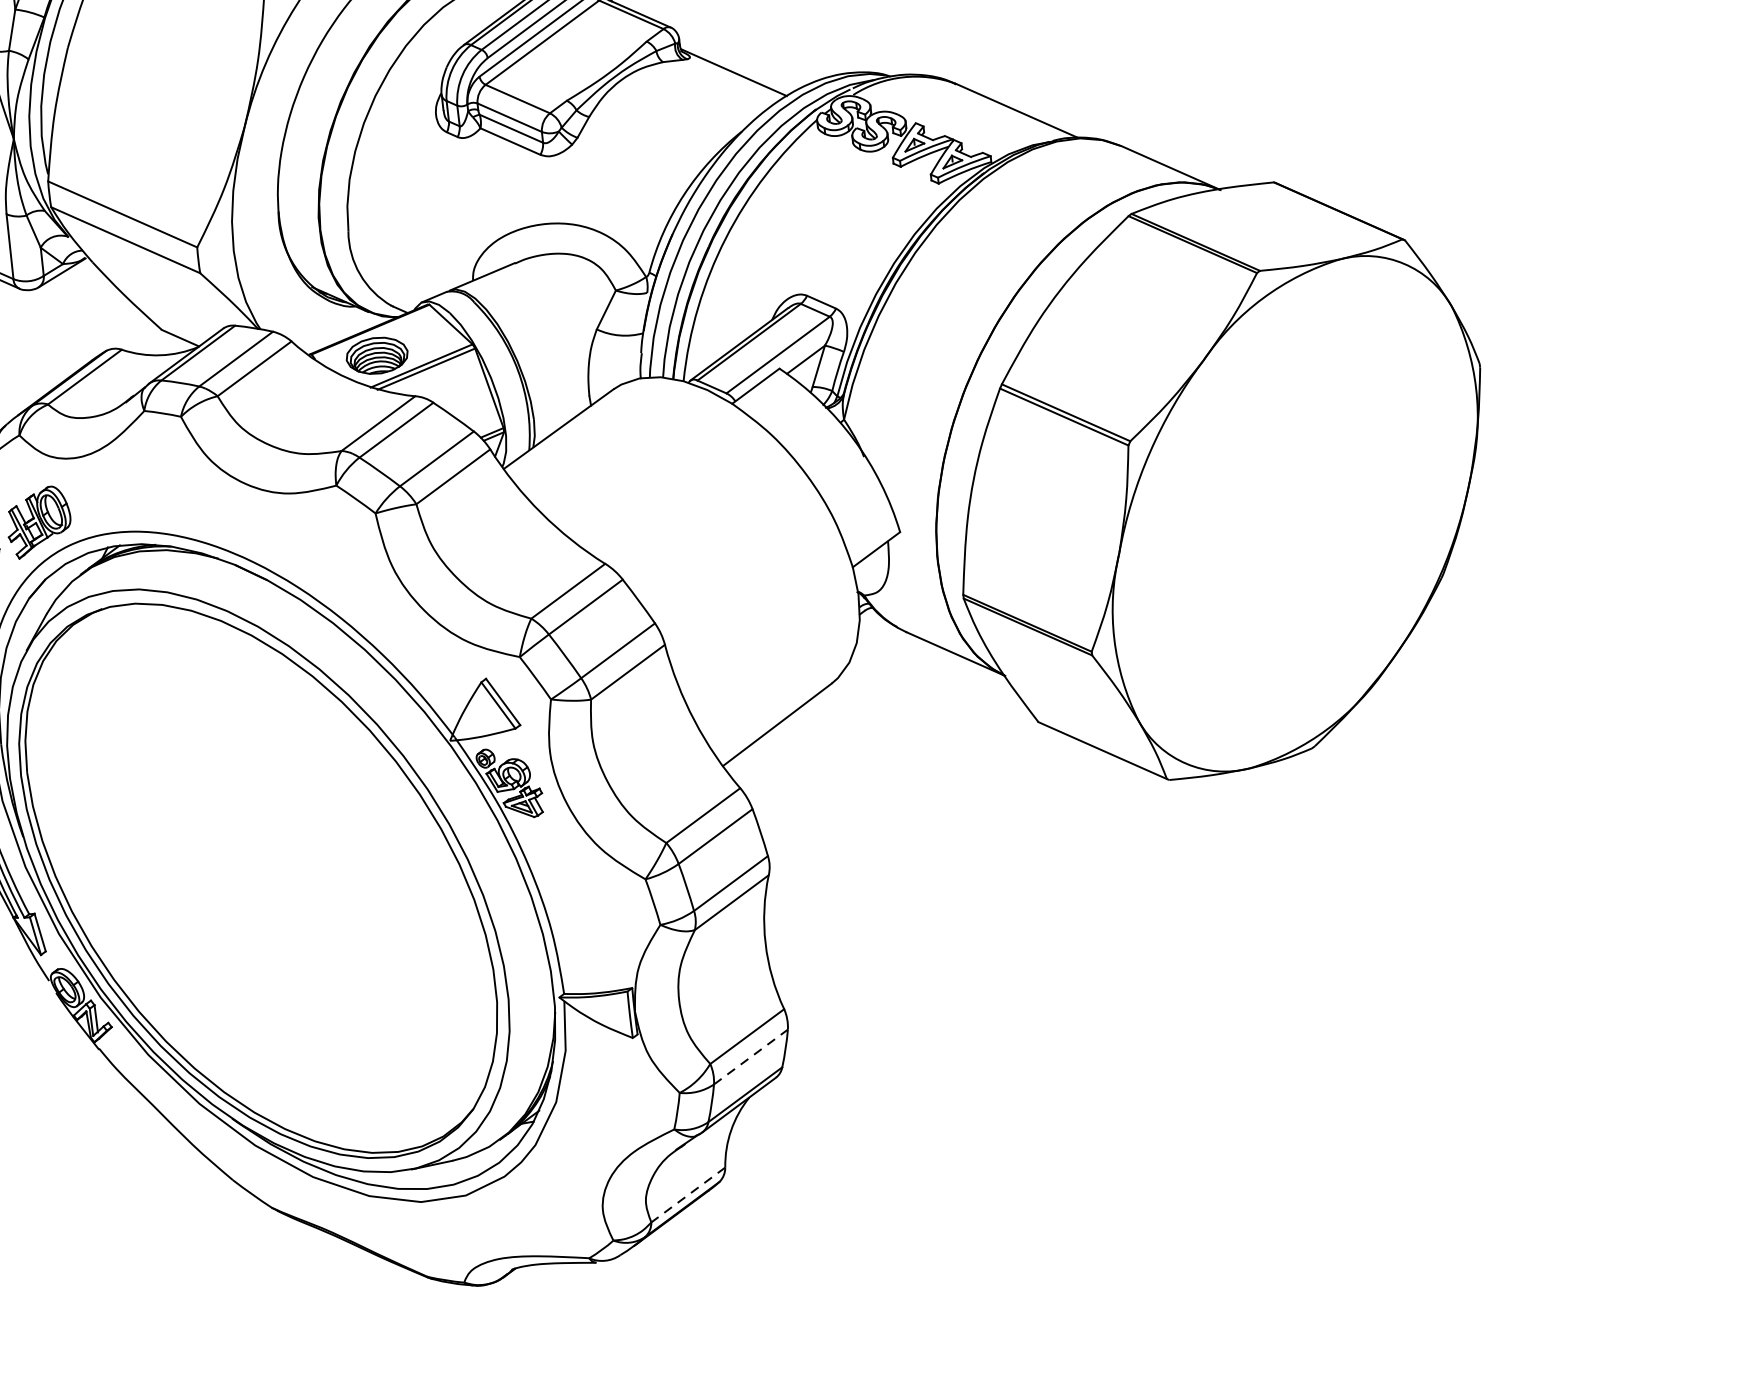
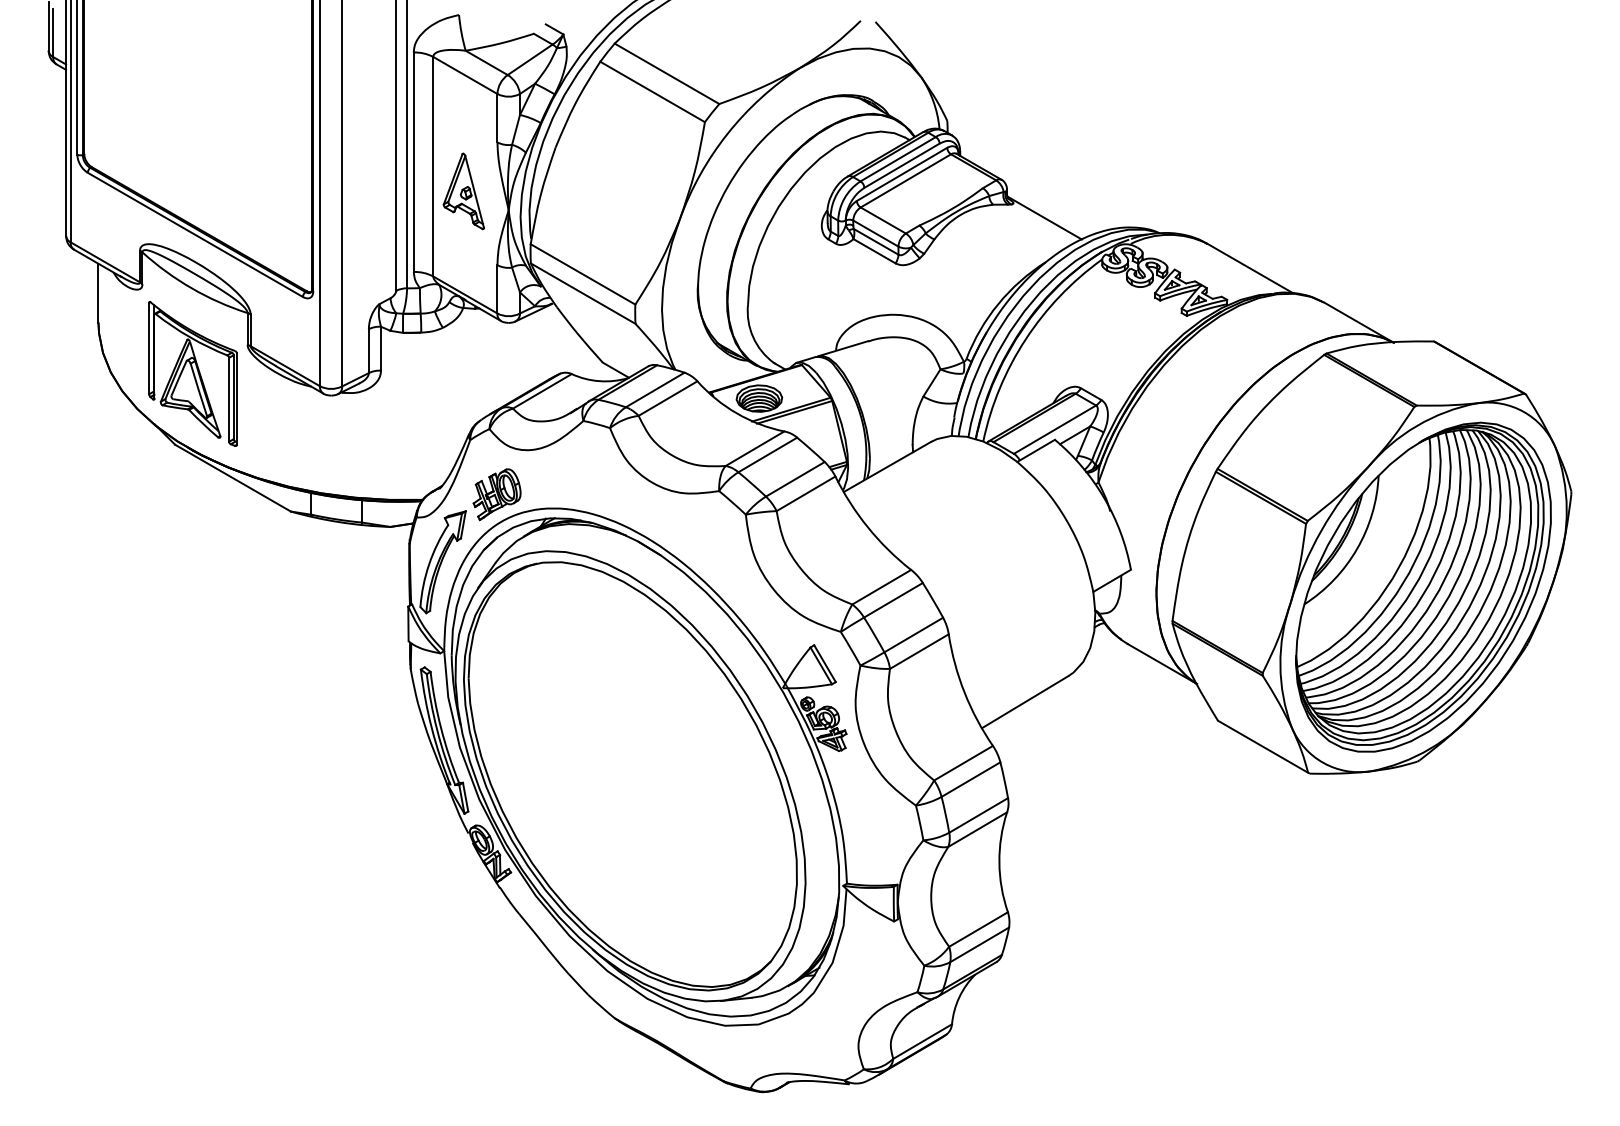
part: (1294, 512) -> (1423, 586), added
line: (752, 1056) -> (980, 944), dashed -> solid
line: (688, 1194) -> (922, 1041), dashed -> solid

